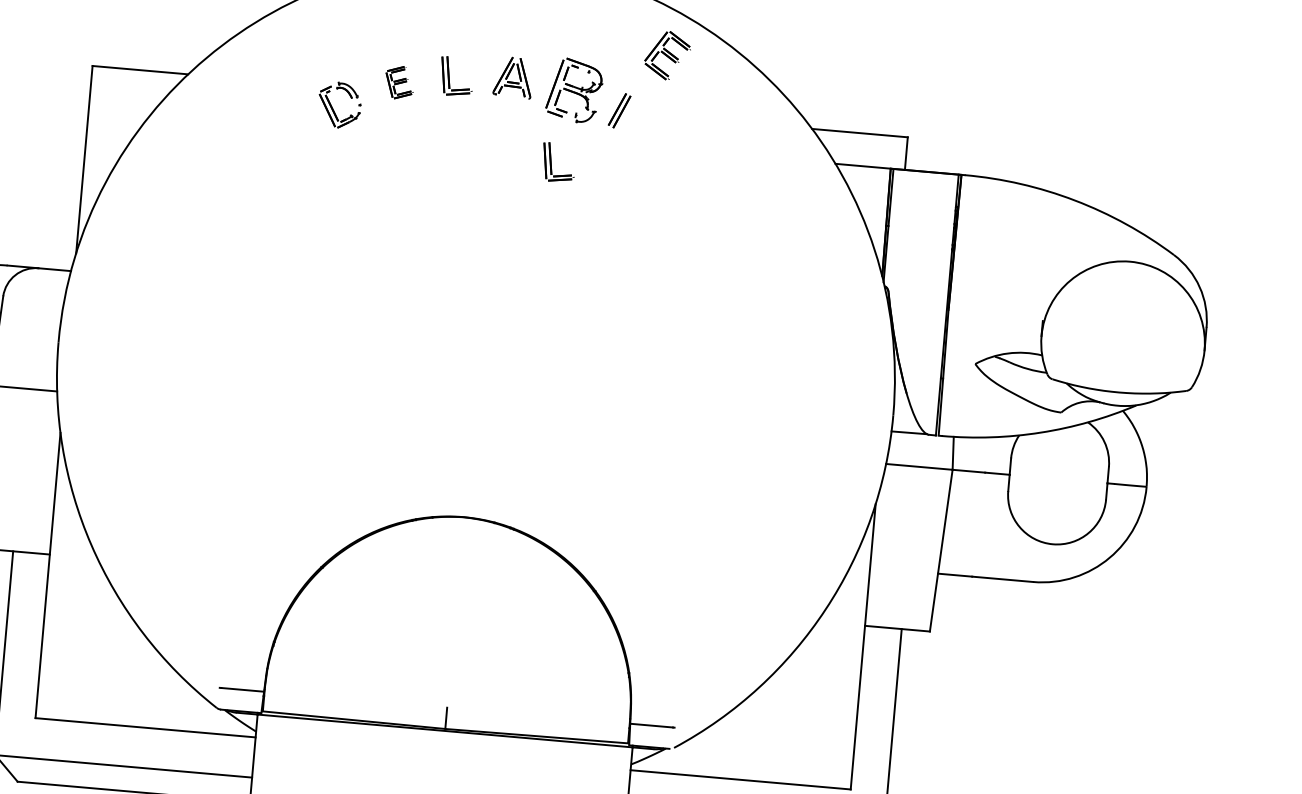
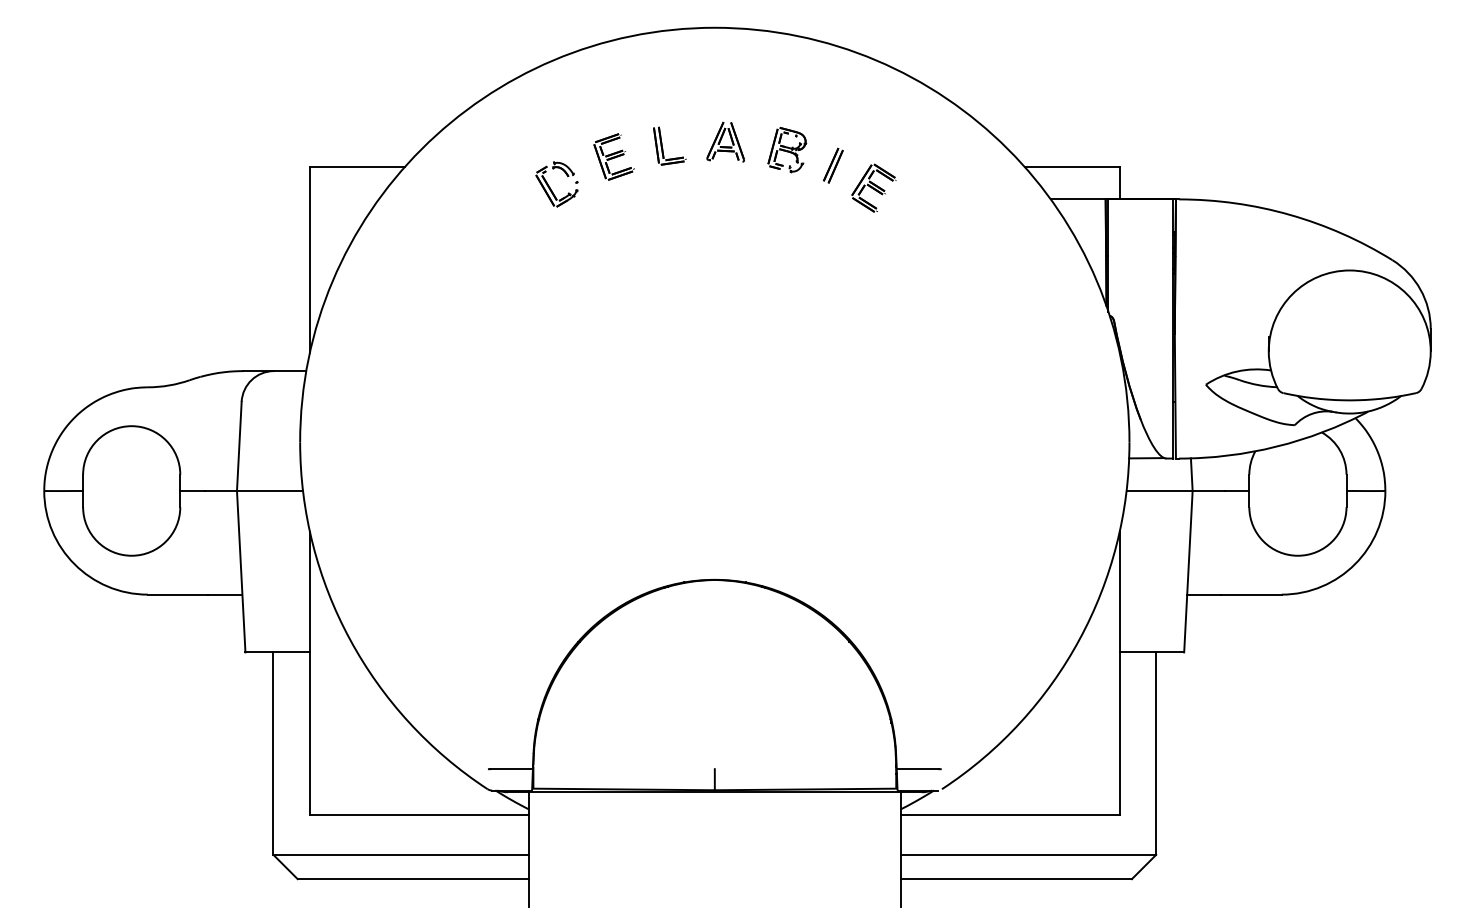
part: (667, 54) -> (873, 187), moved
part: (399, 82) -> (613, 156), size x1.43
part: (574, 91) -> (787, 150), size x0.71
part: (552, 164) -> (771, 224), removed

